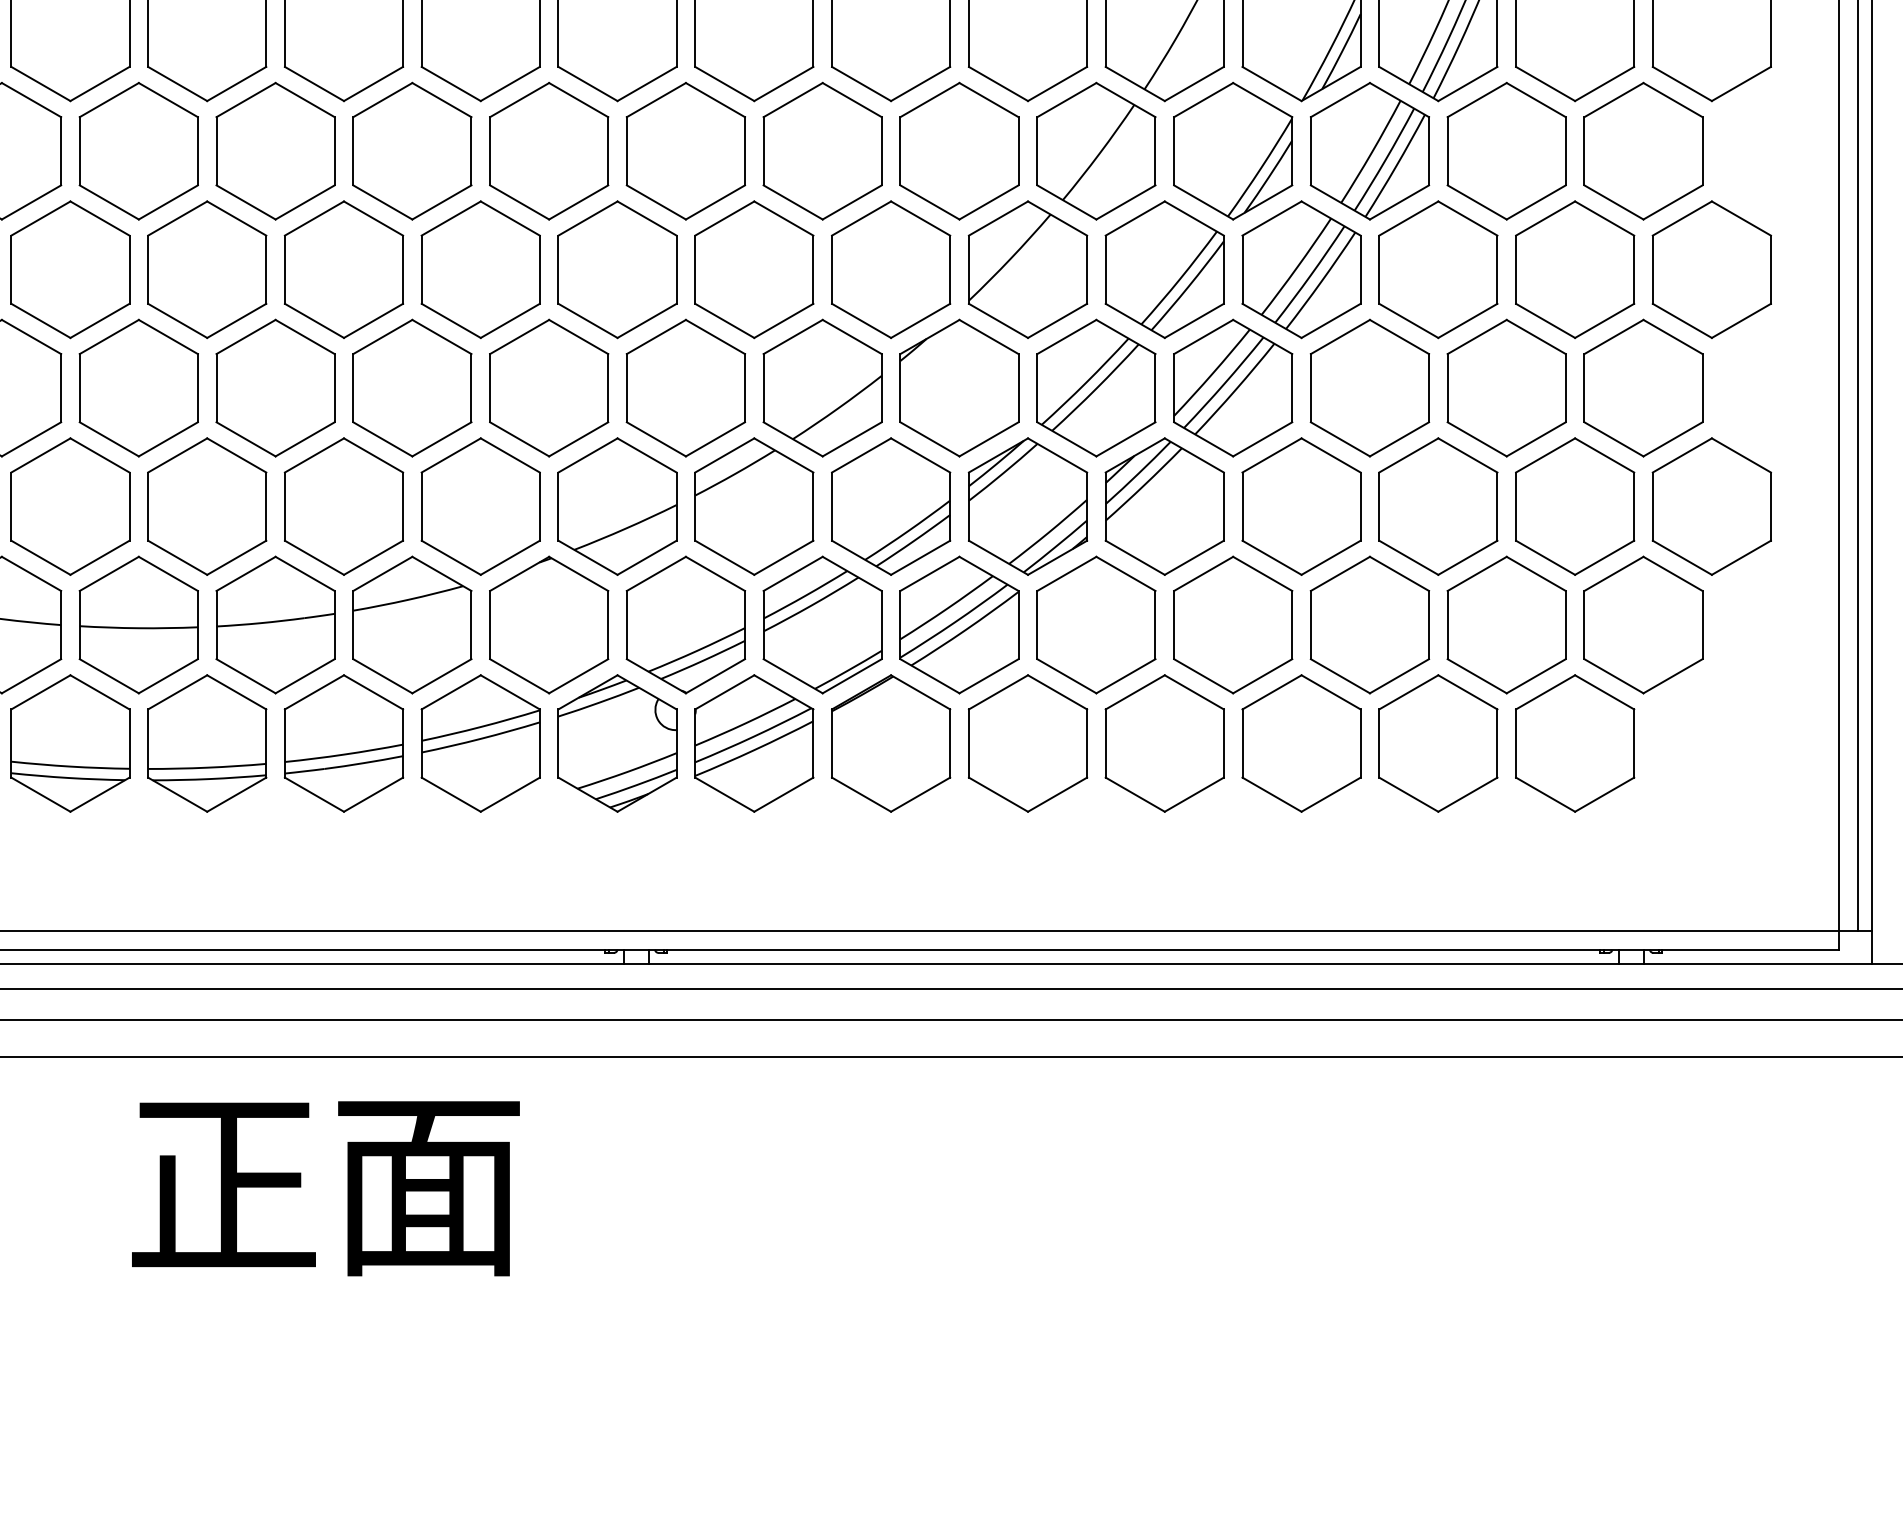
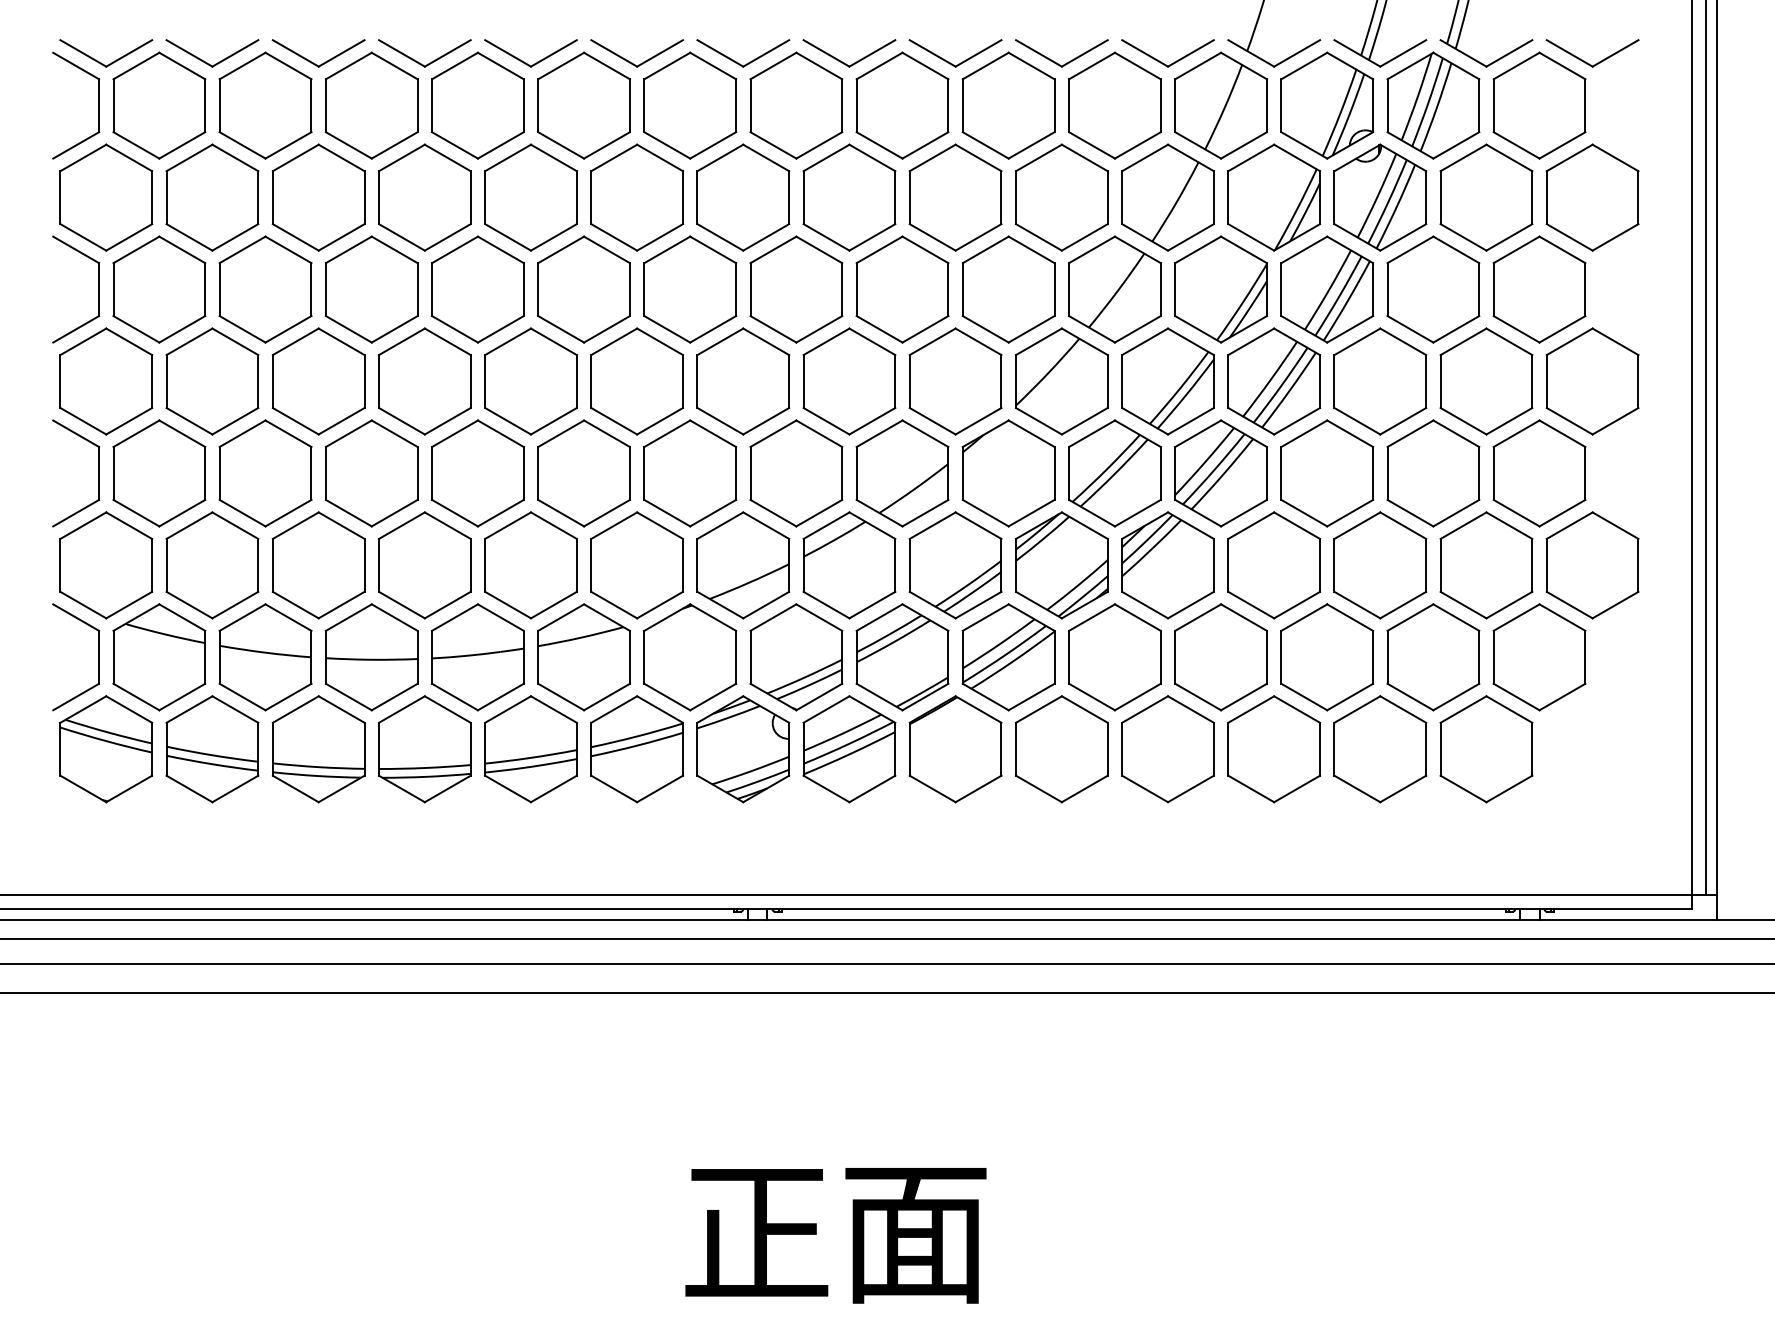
text: (325, 1188) -> (835, 1235), moved

